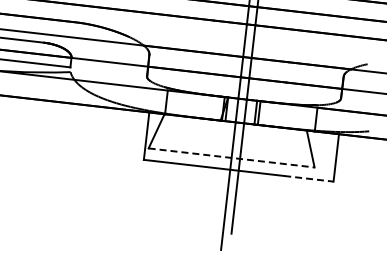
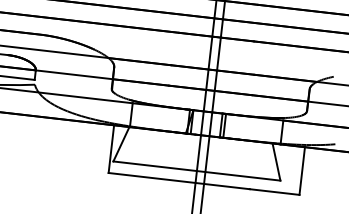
line: (231, 157) -> (196, 170), dashed -> solid
line: (308, 178) -> (274, 191), dashed -> solid

